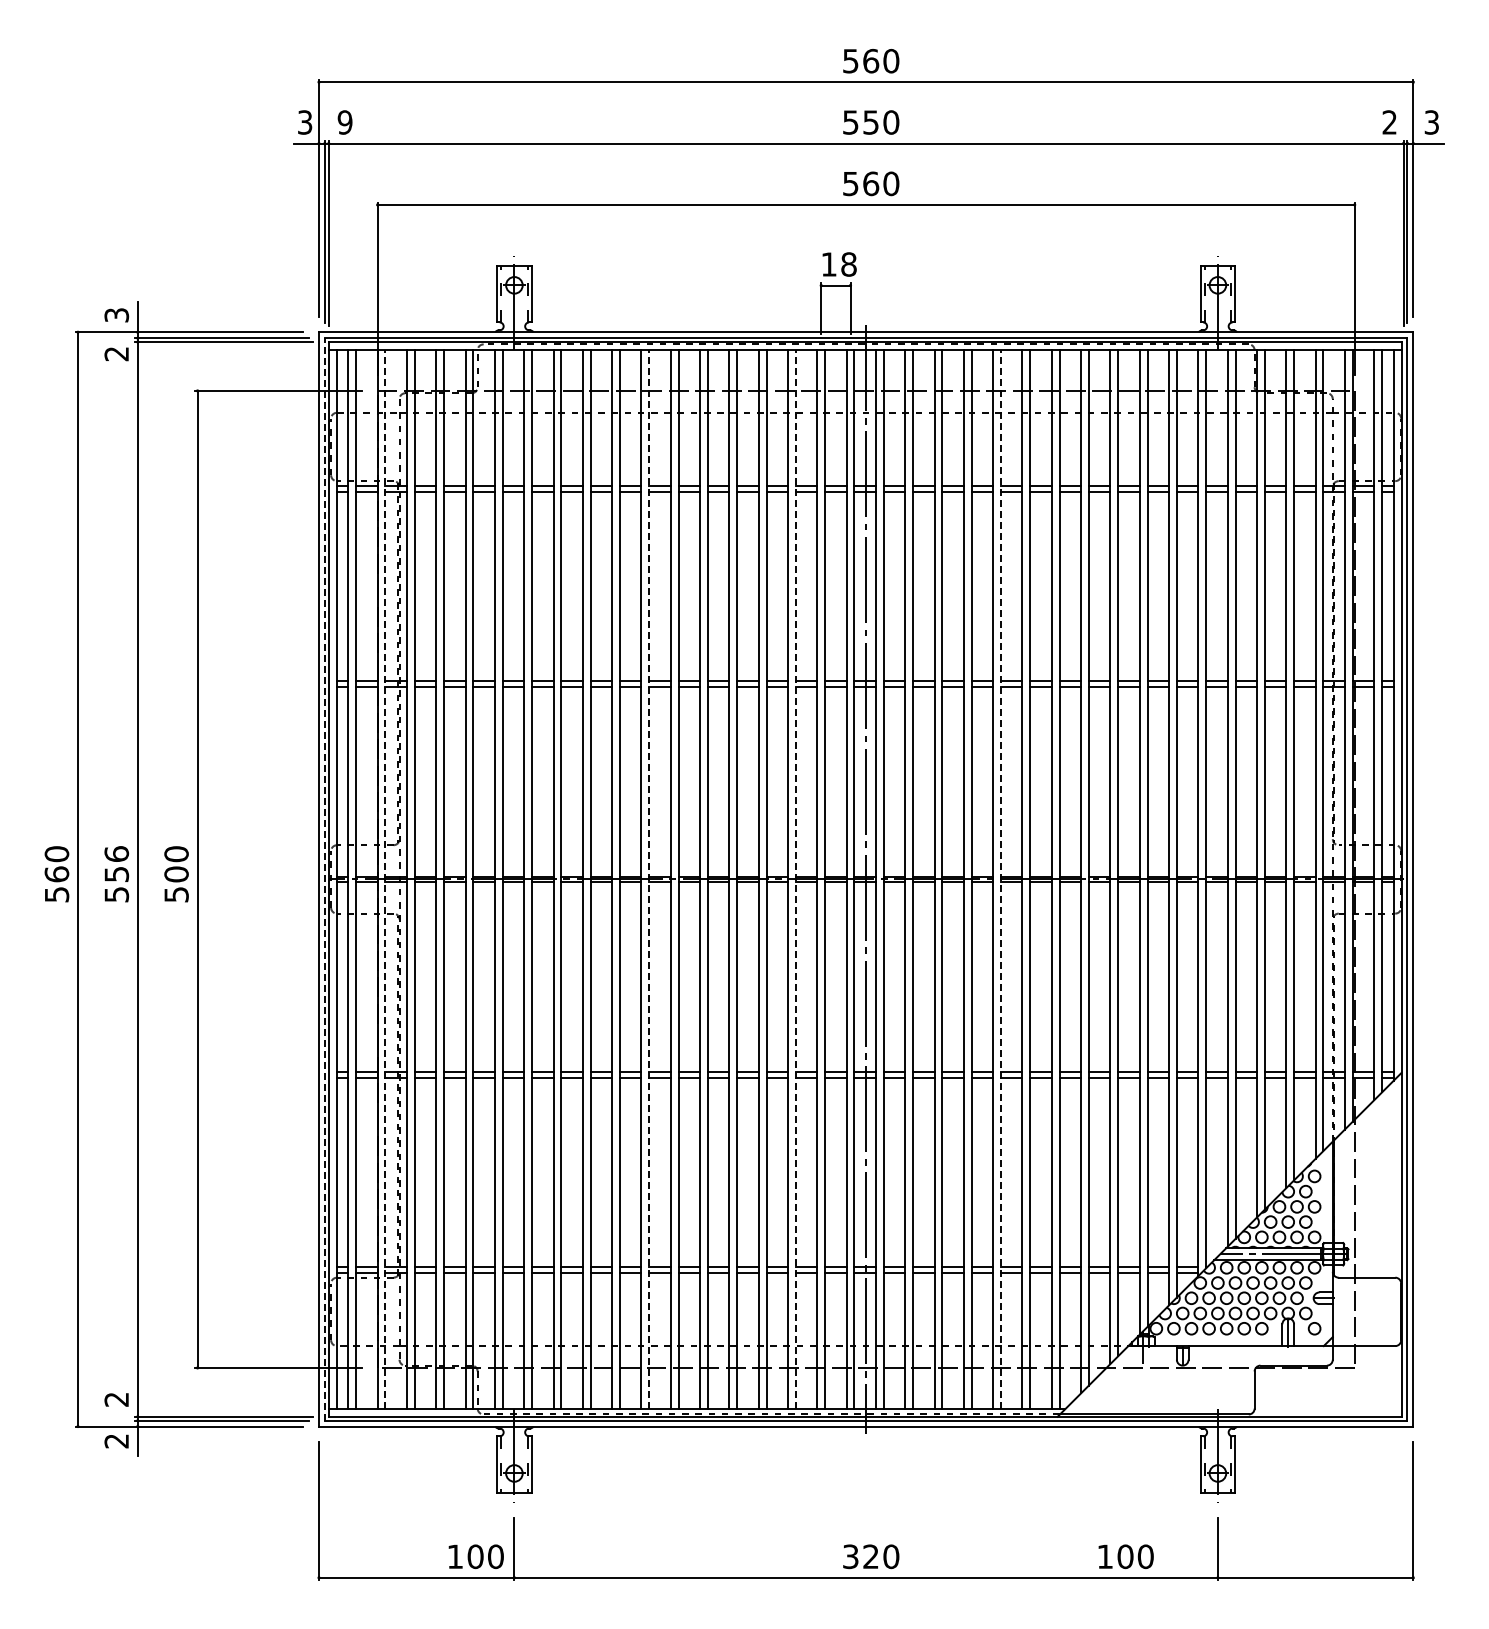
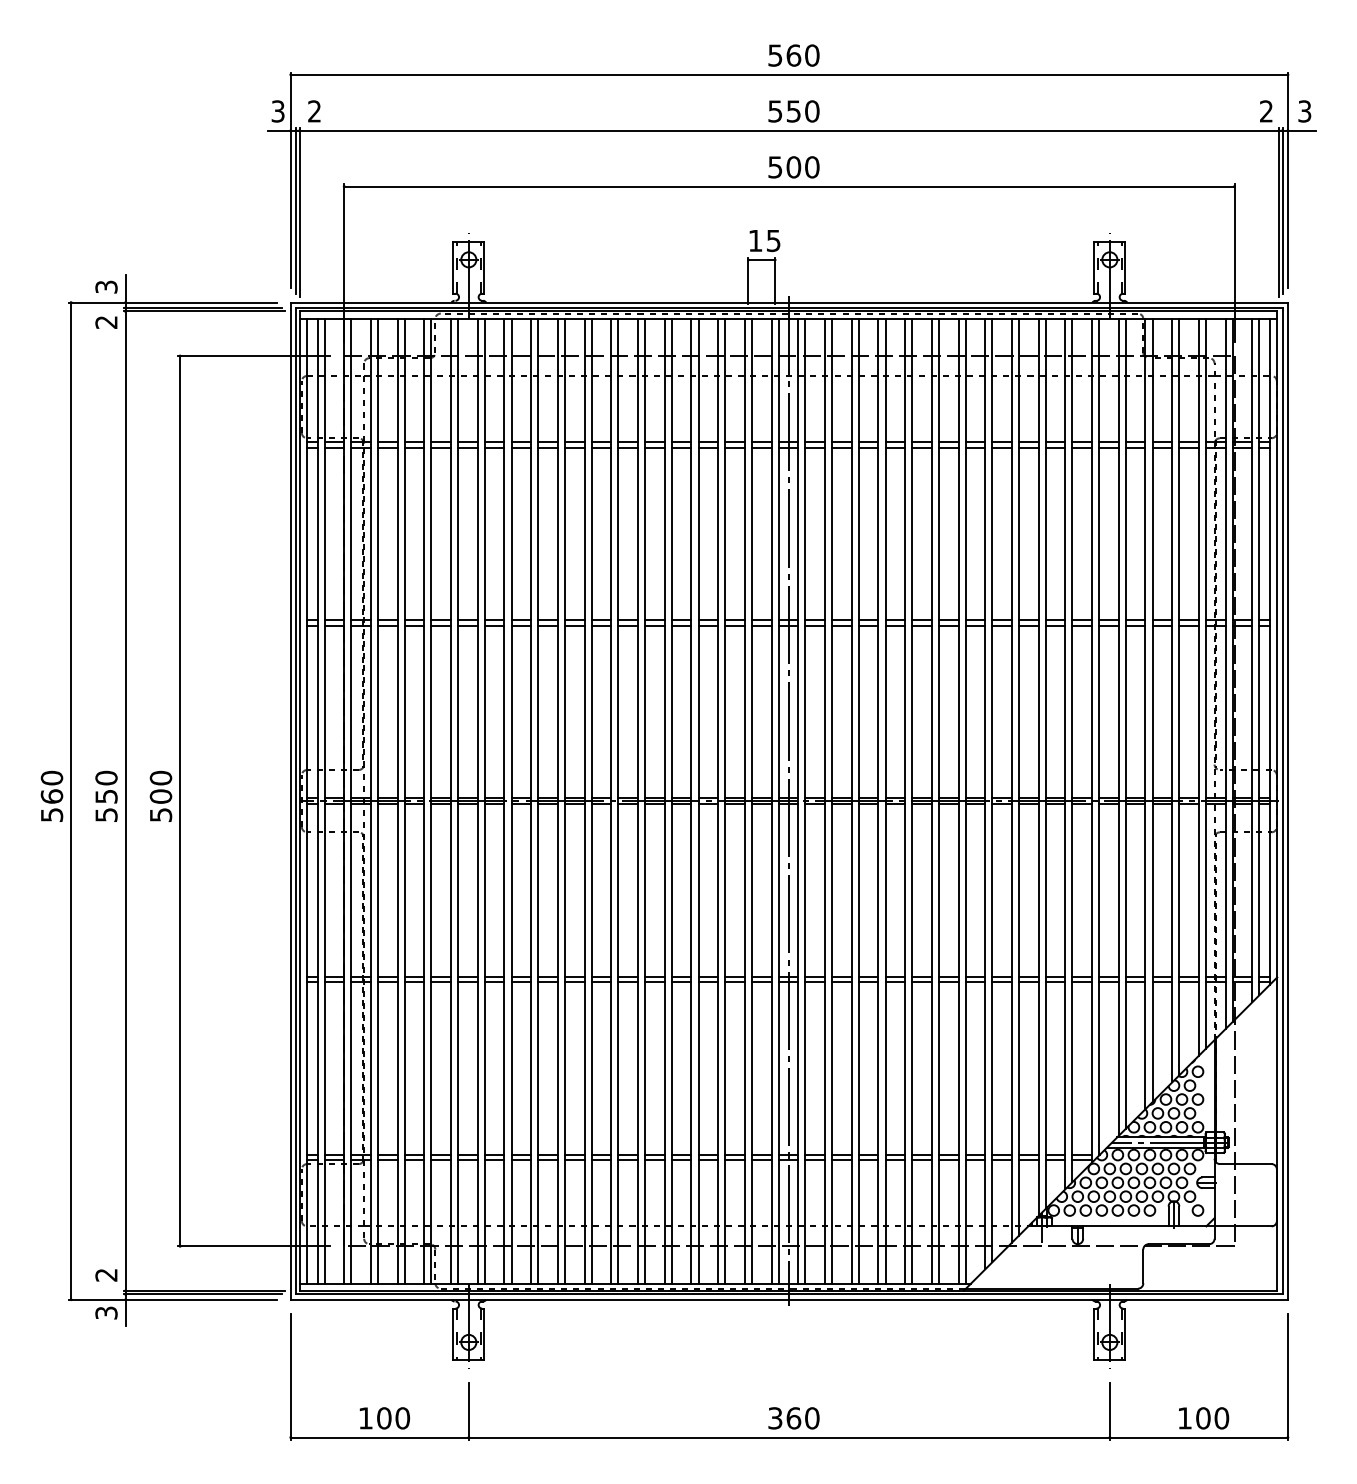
text: (344, 122) -> (314, 111), 9 -> 2
text: (871, 183) -> (794, 167), 560 -> 500
text: (848, 264) -> (773, 240), 18 -> 15
text: (116, 854) -> (106, 778), 556 -> 550
line: (324, 878) -> (295, 800), dashed -> solid
line: (385, 879) -> (351, 801), dashed -> solid
line: (649, 879) -> (591, 801), dashed -> solid
line: (795, 879) -> (724, 801), dashed -> solid
line: (1000, 879) -> (911, 801), dashed -> solid
text: (116, 1441) -> (106, 1313), 2 -> 3
text: (475, 1556) -> (384, 1418), moved
text: (871, 1556) -> (794, 1418), 320 -> 360
text: (1125, 1556) -> (1203, 1418), moved

